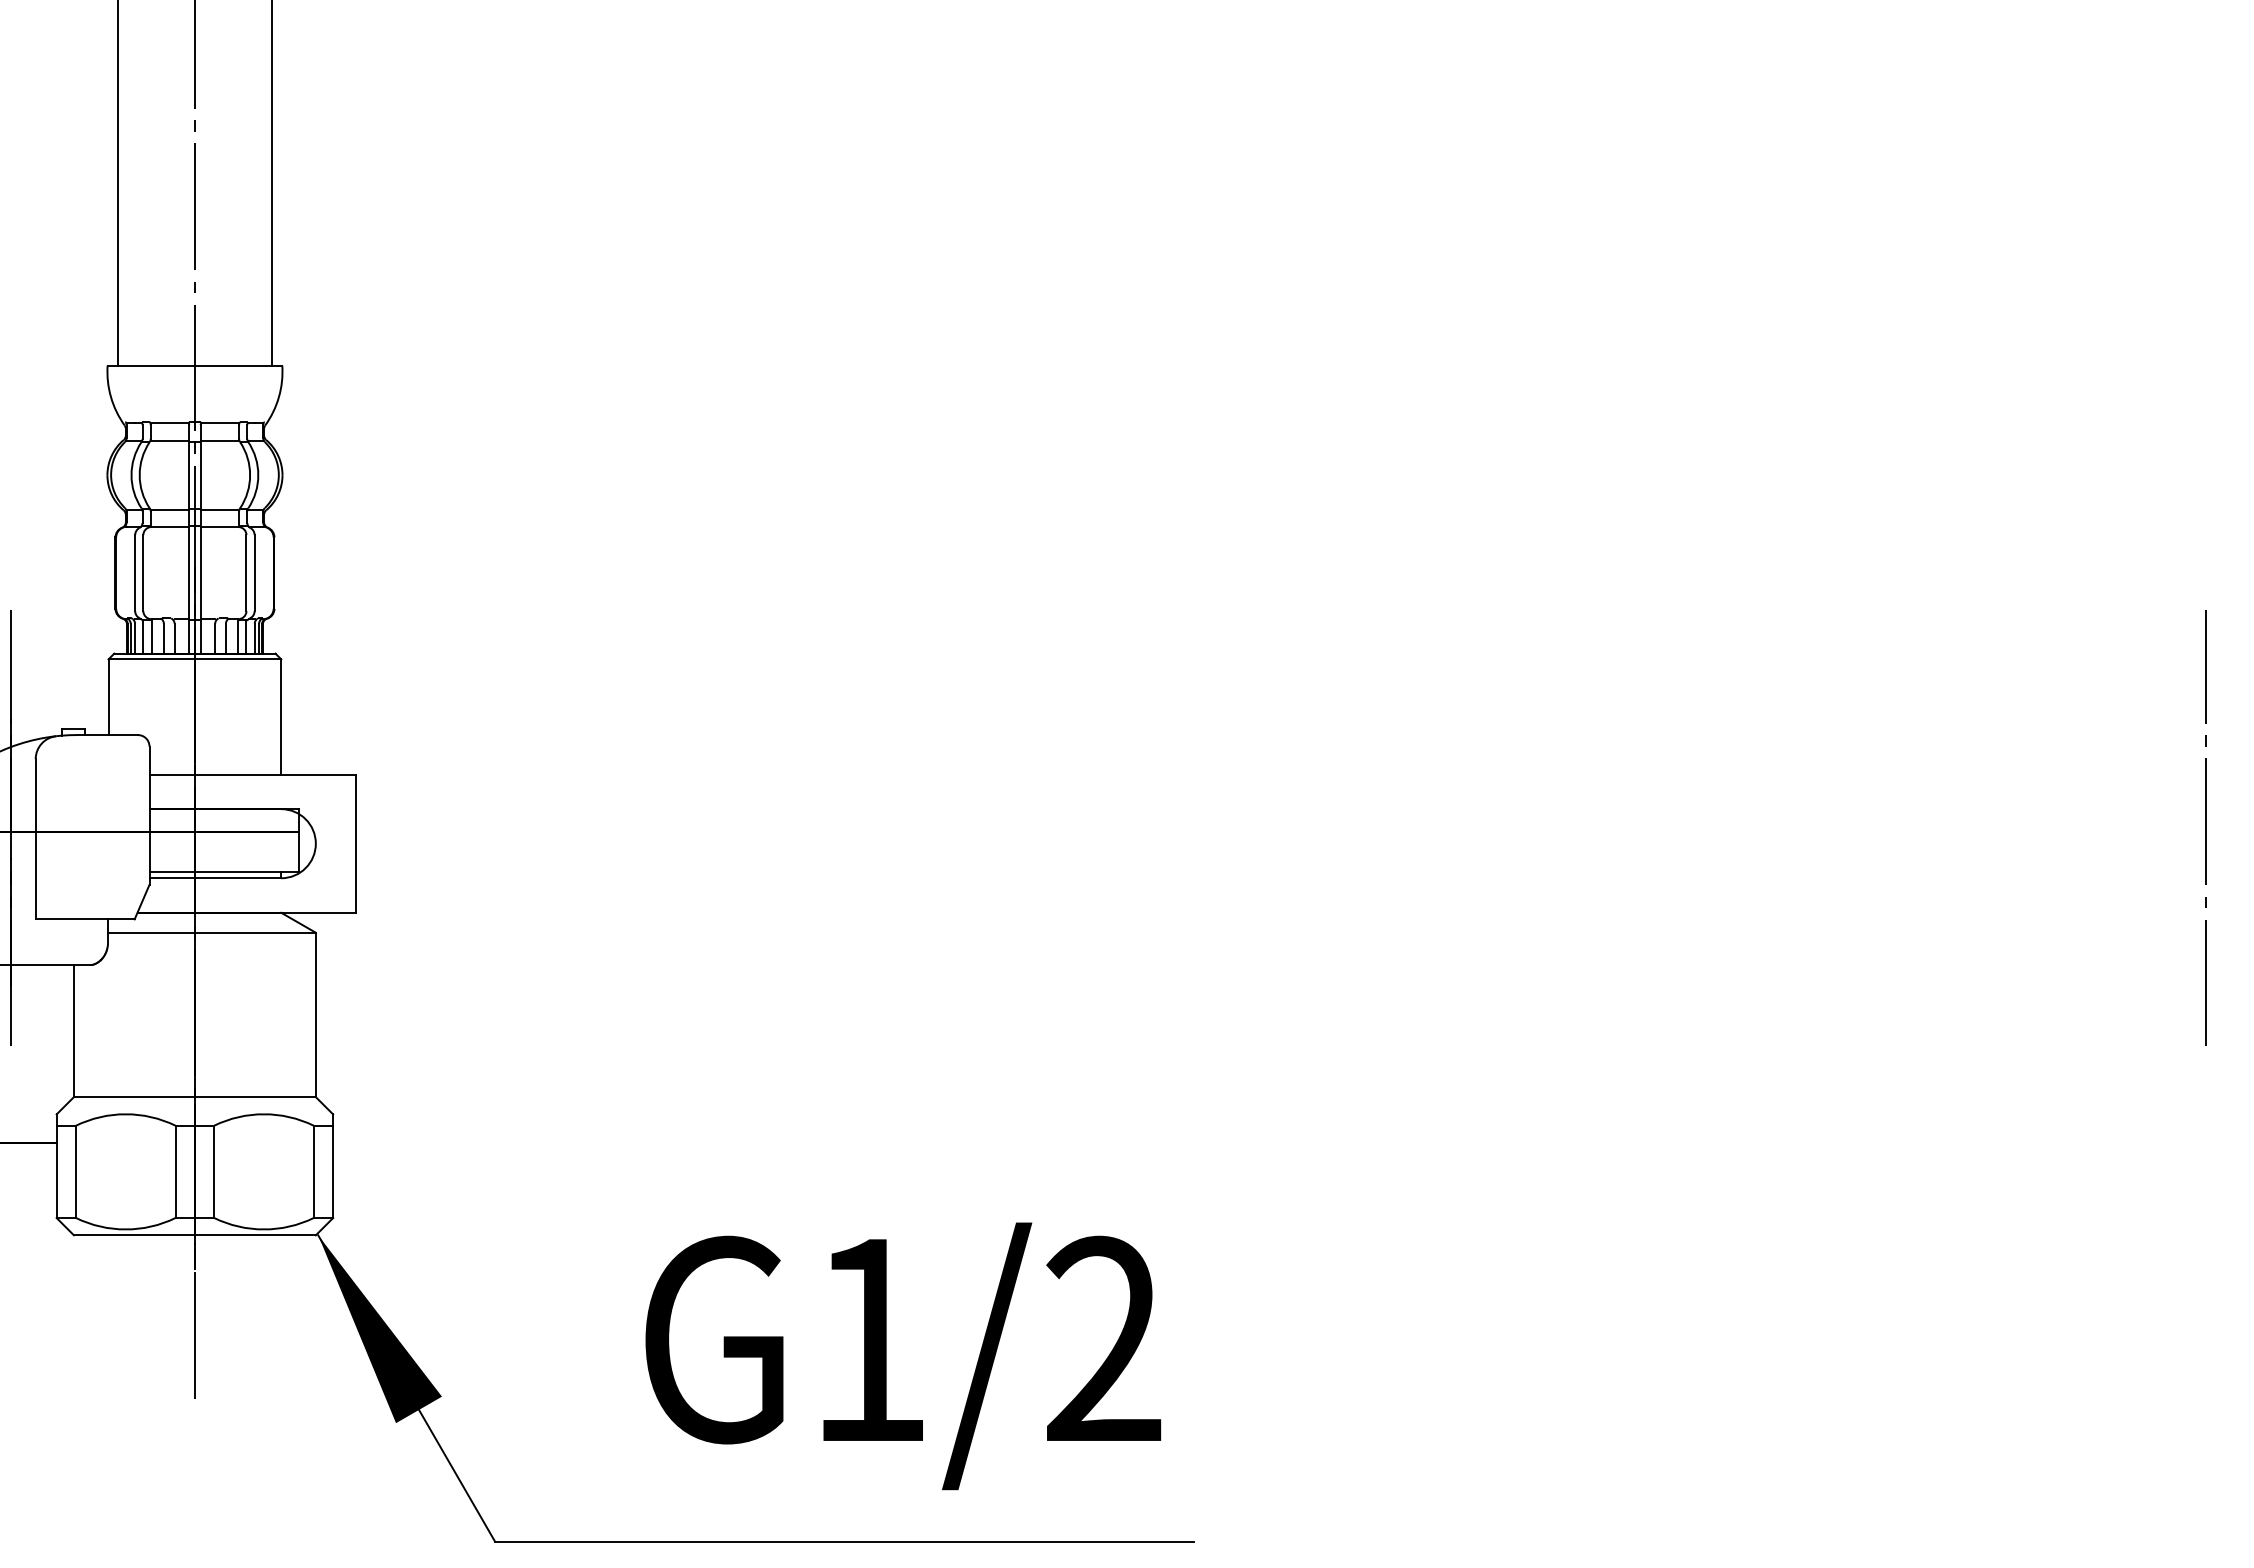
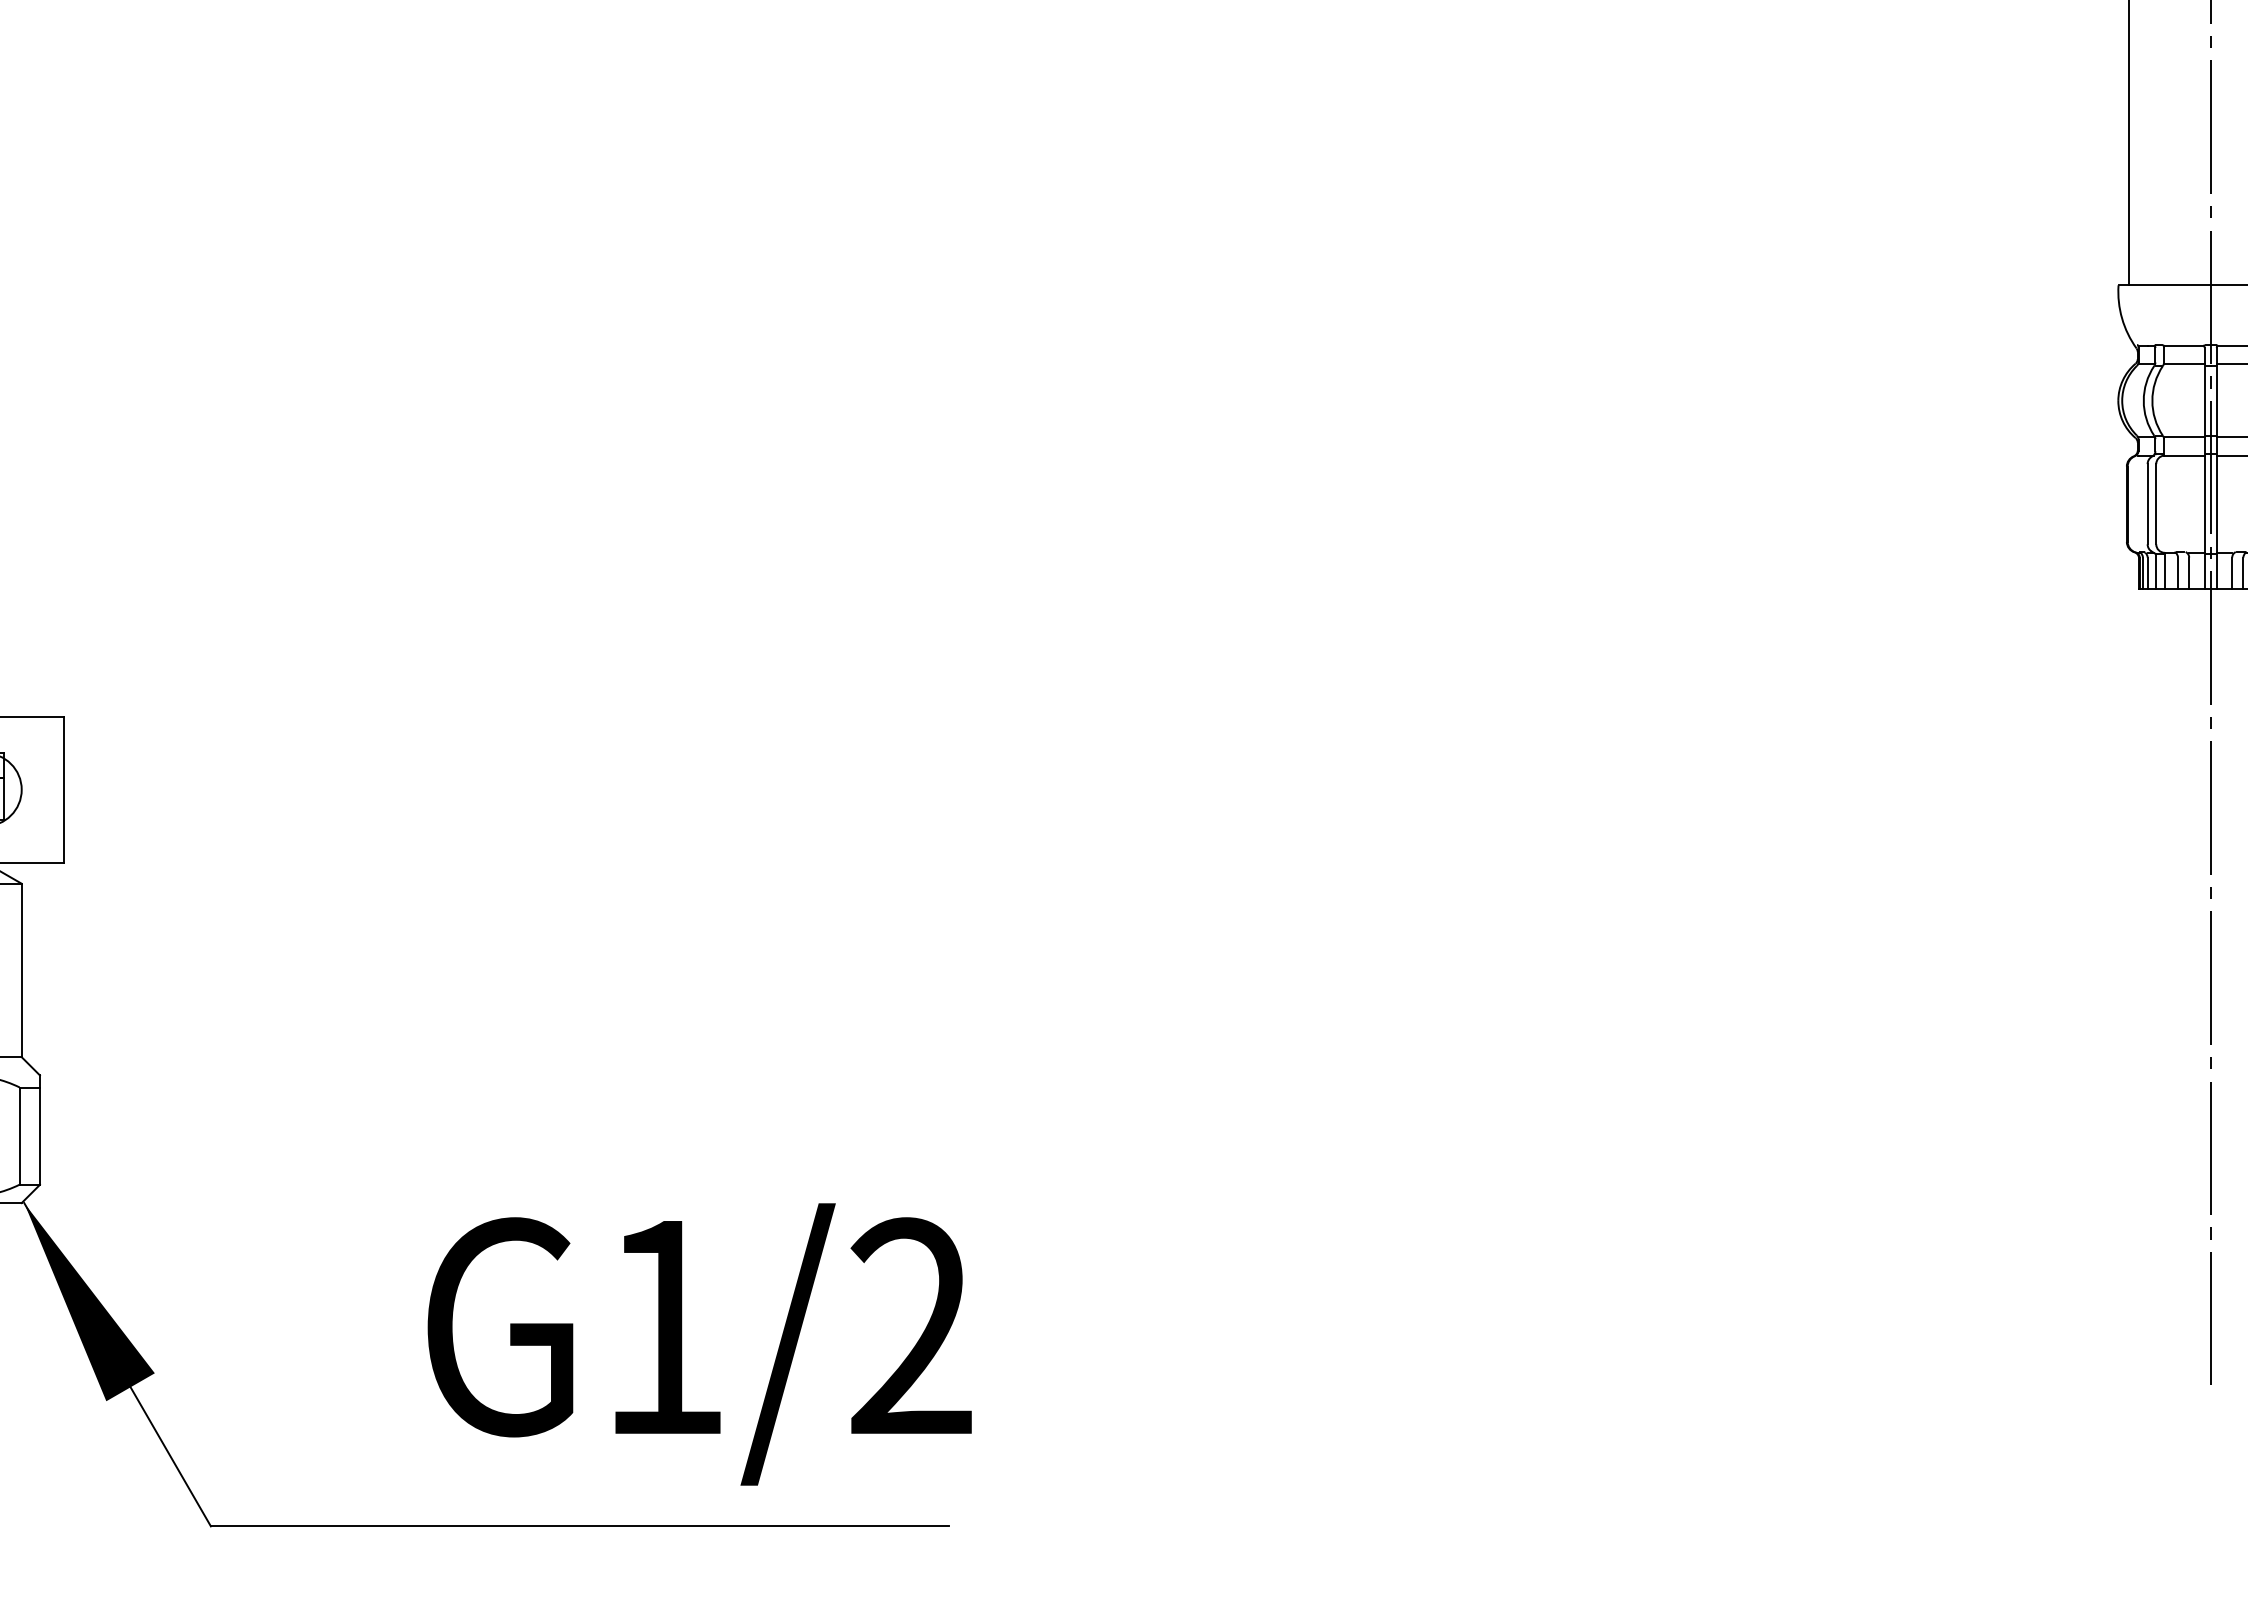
line: (2205, 827) -> (2015, 772), removed
text: (903, 1356) -> (699, 1344), moved

